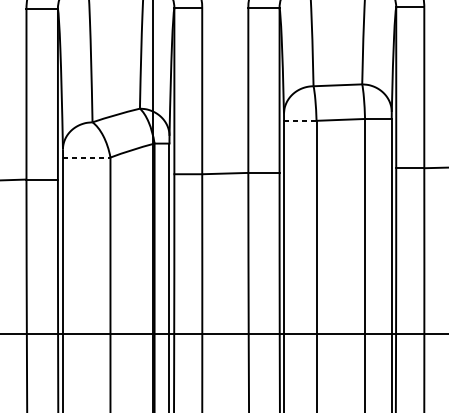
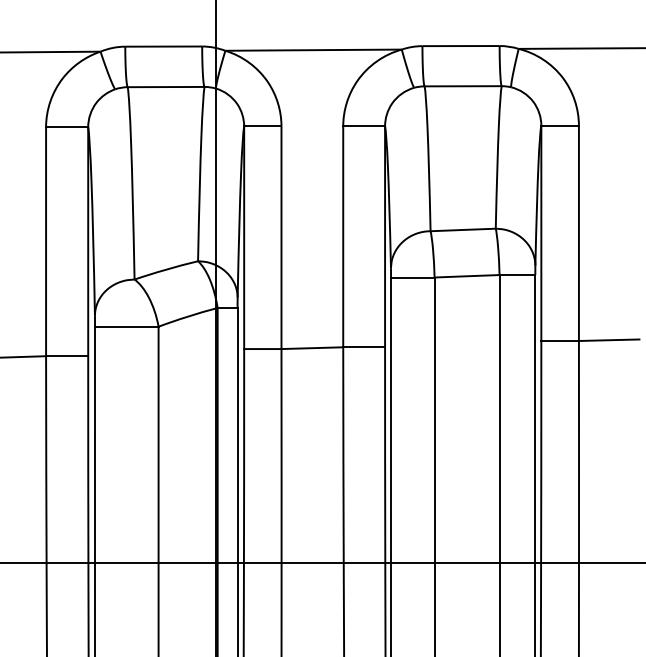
line: (300, 120) -> (412, 277), dashed -> solid
line: (86, 157) -> (126, 326), dashed -> solid

